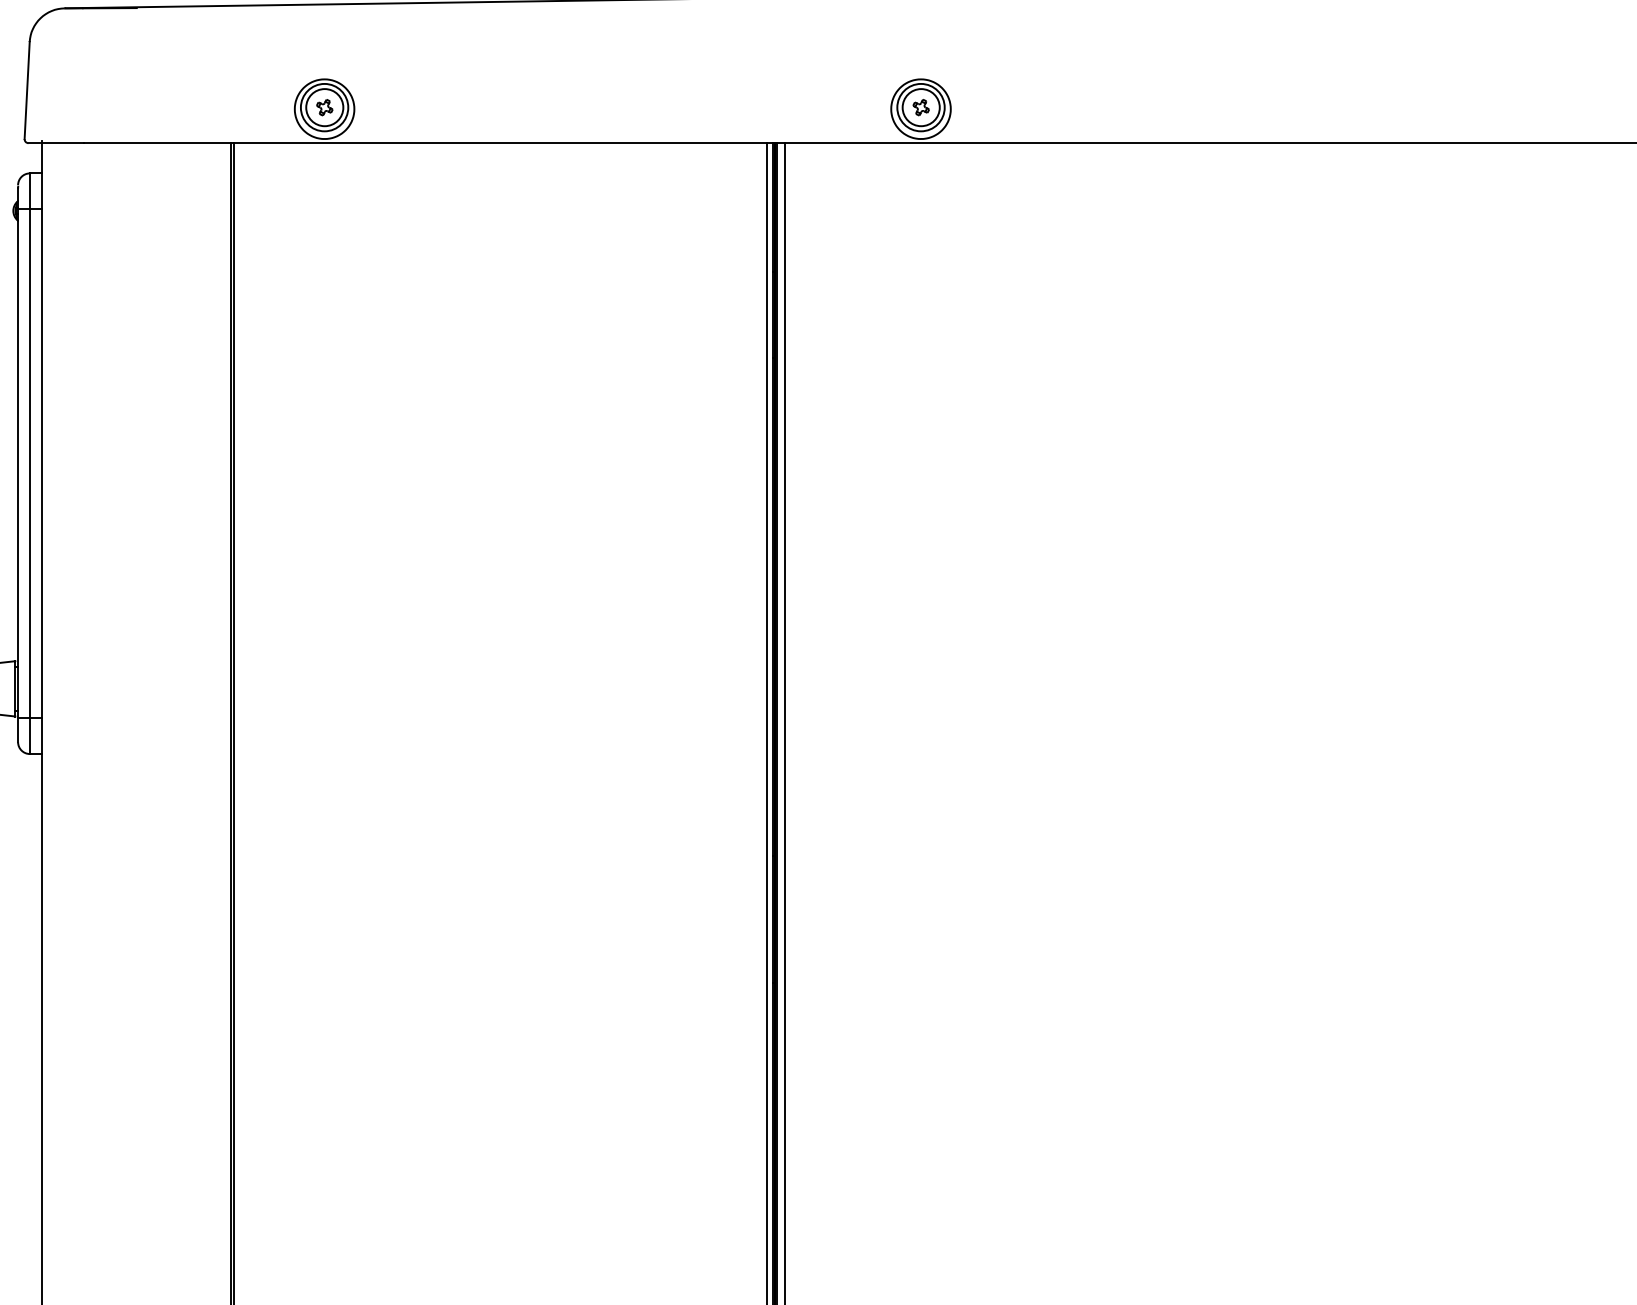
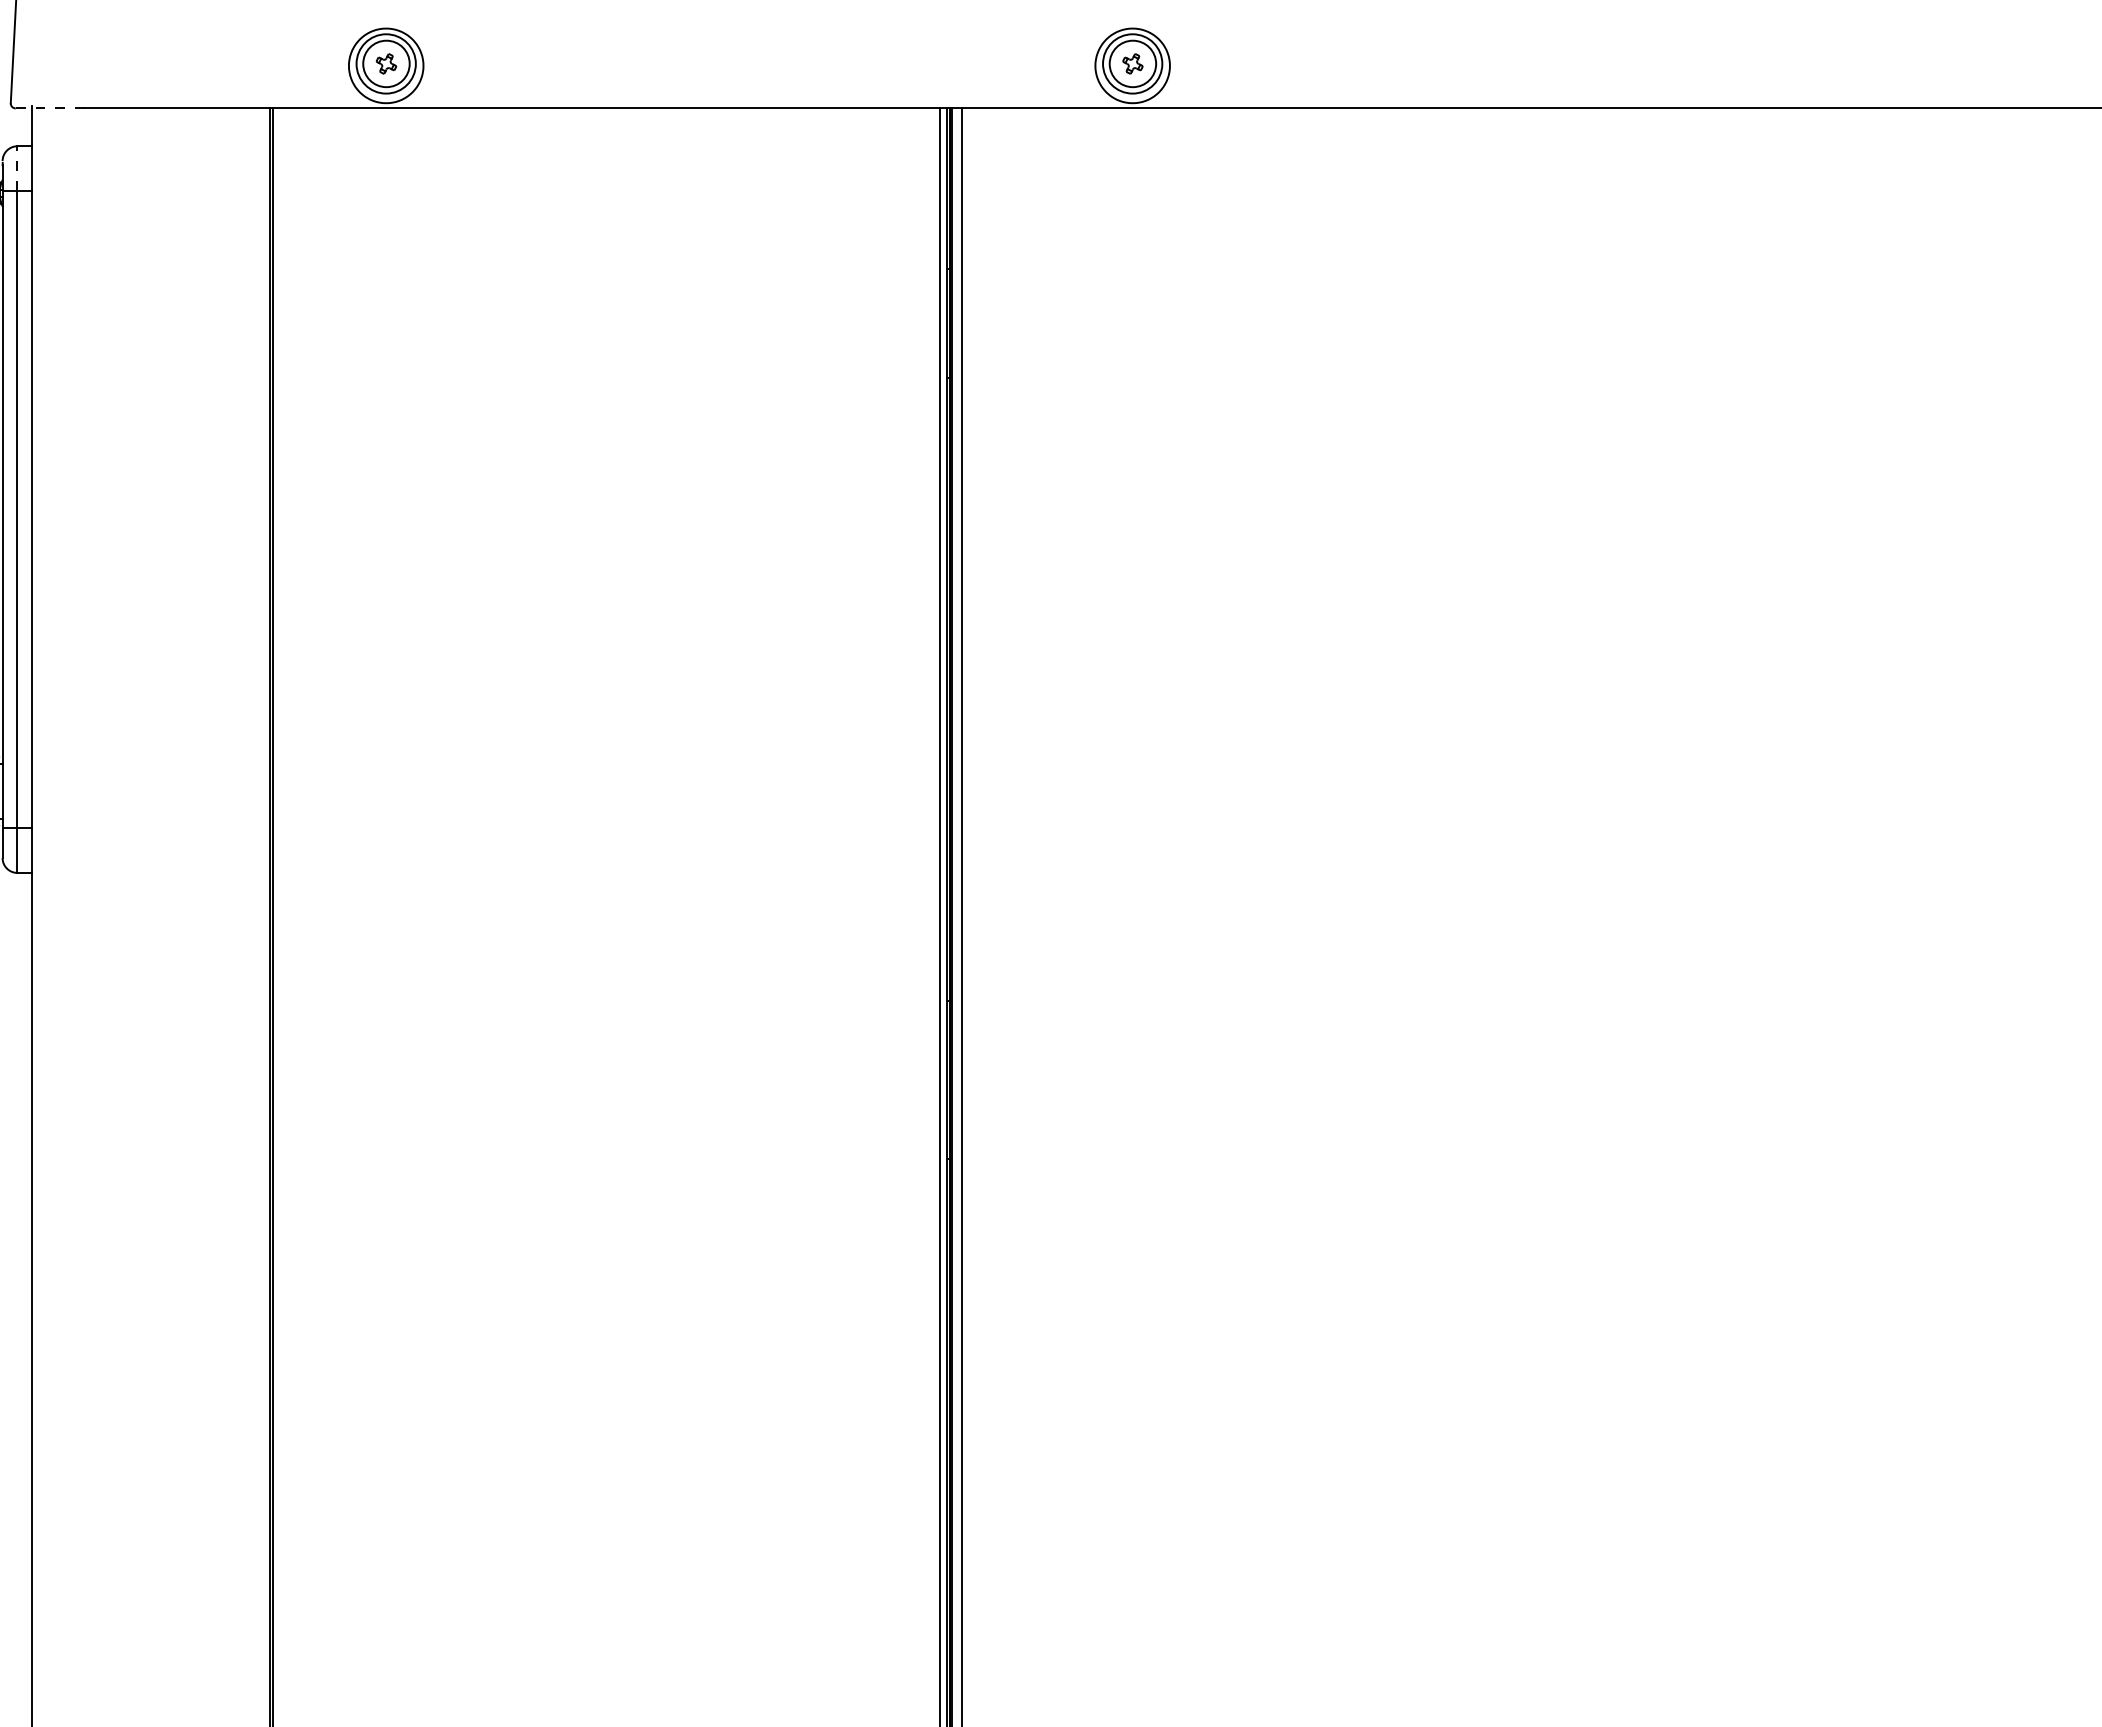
line: (56, 143) -> (50, 108), solid -> dashed
line: (29, 191) -> (17, 168), solid -> dashed

